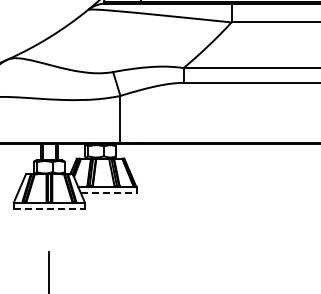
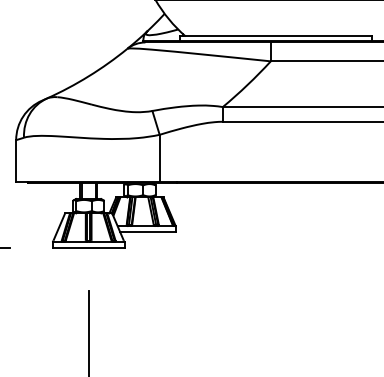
line: (108, 192) -> (147, 231), dashed -> solid
line: (49, 208) -> (88, 247), dashed -> solid

